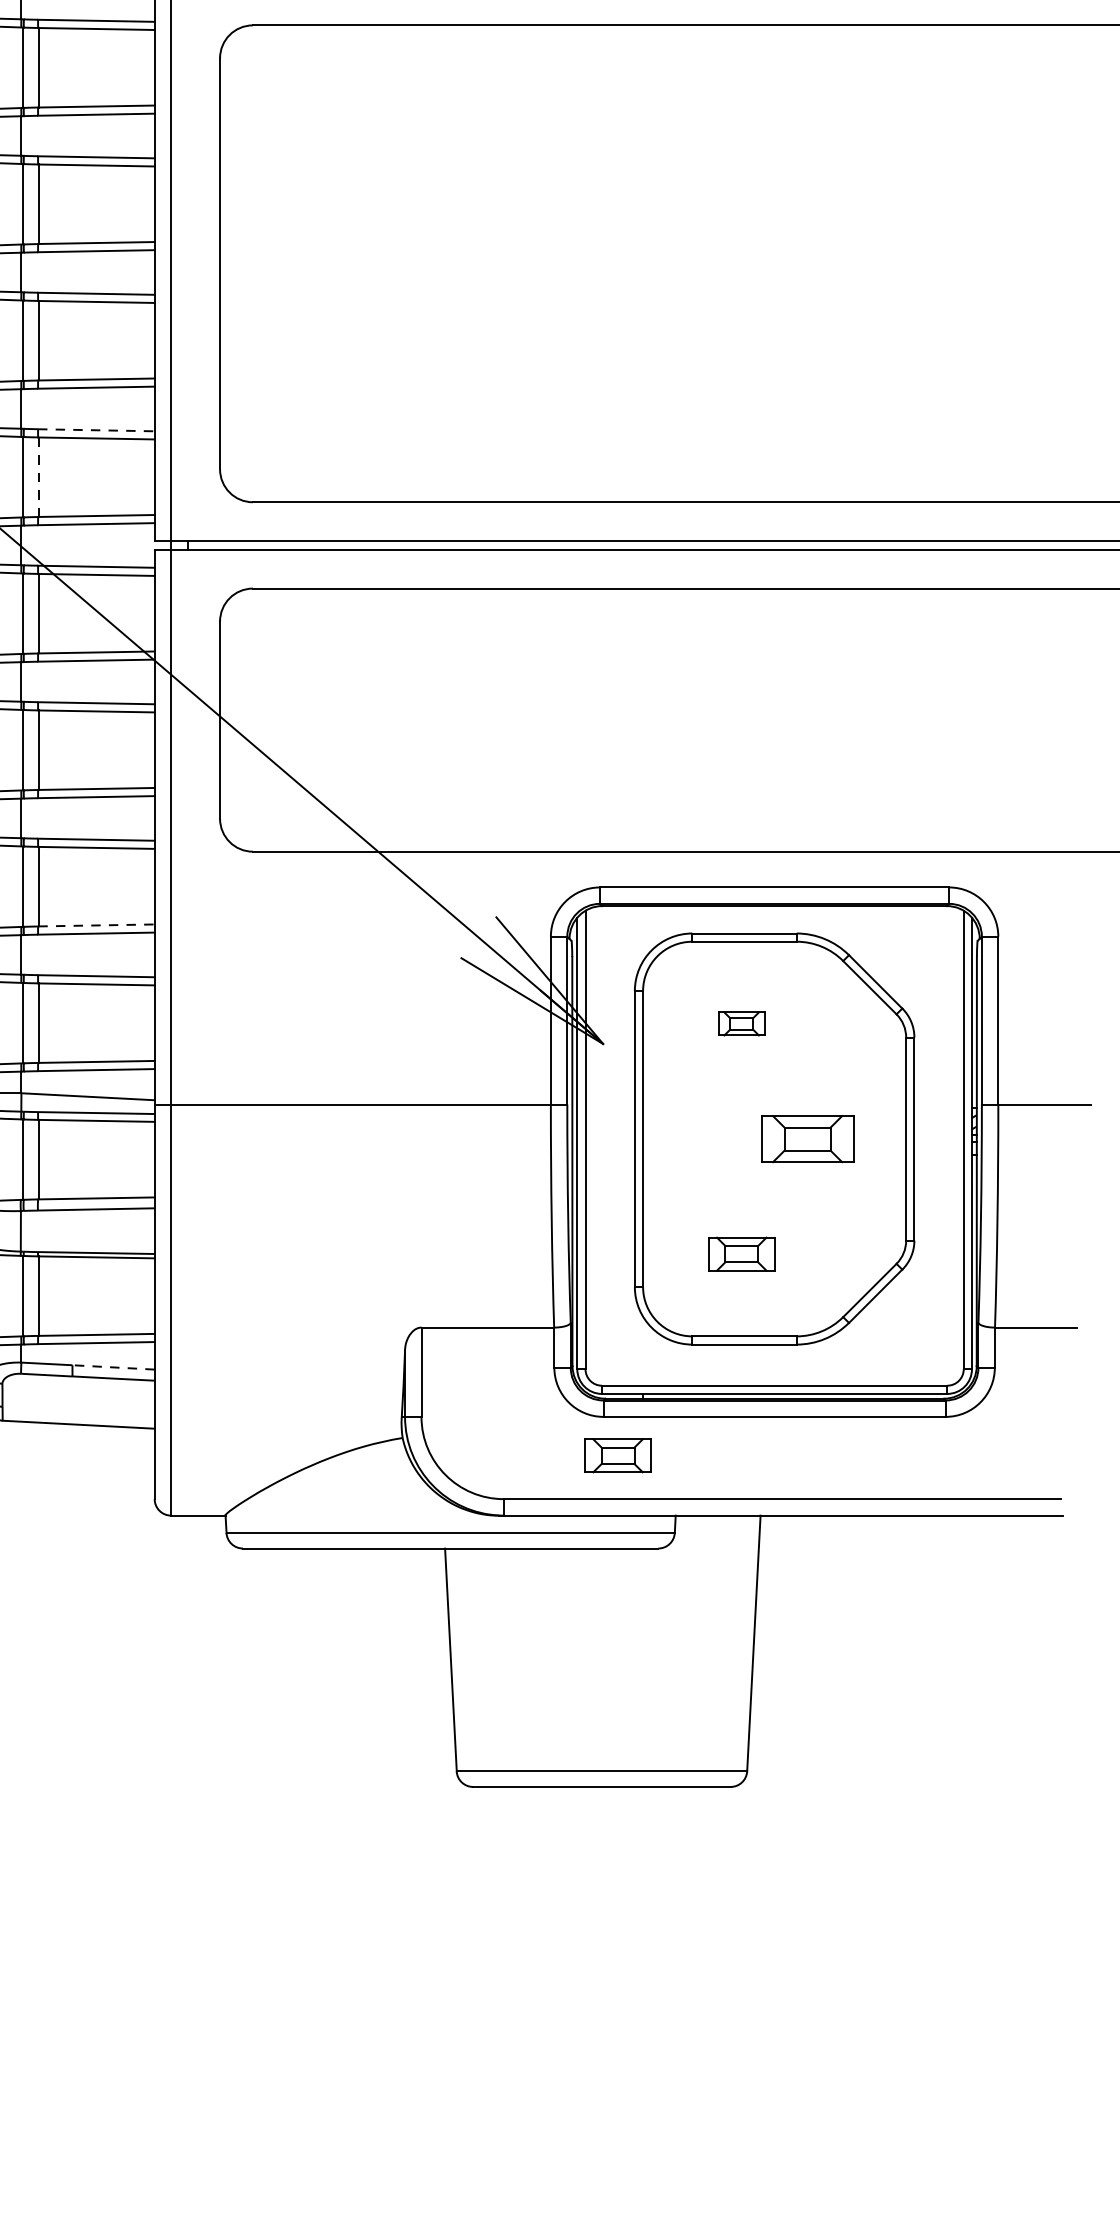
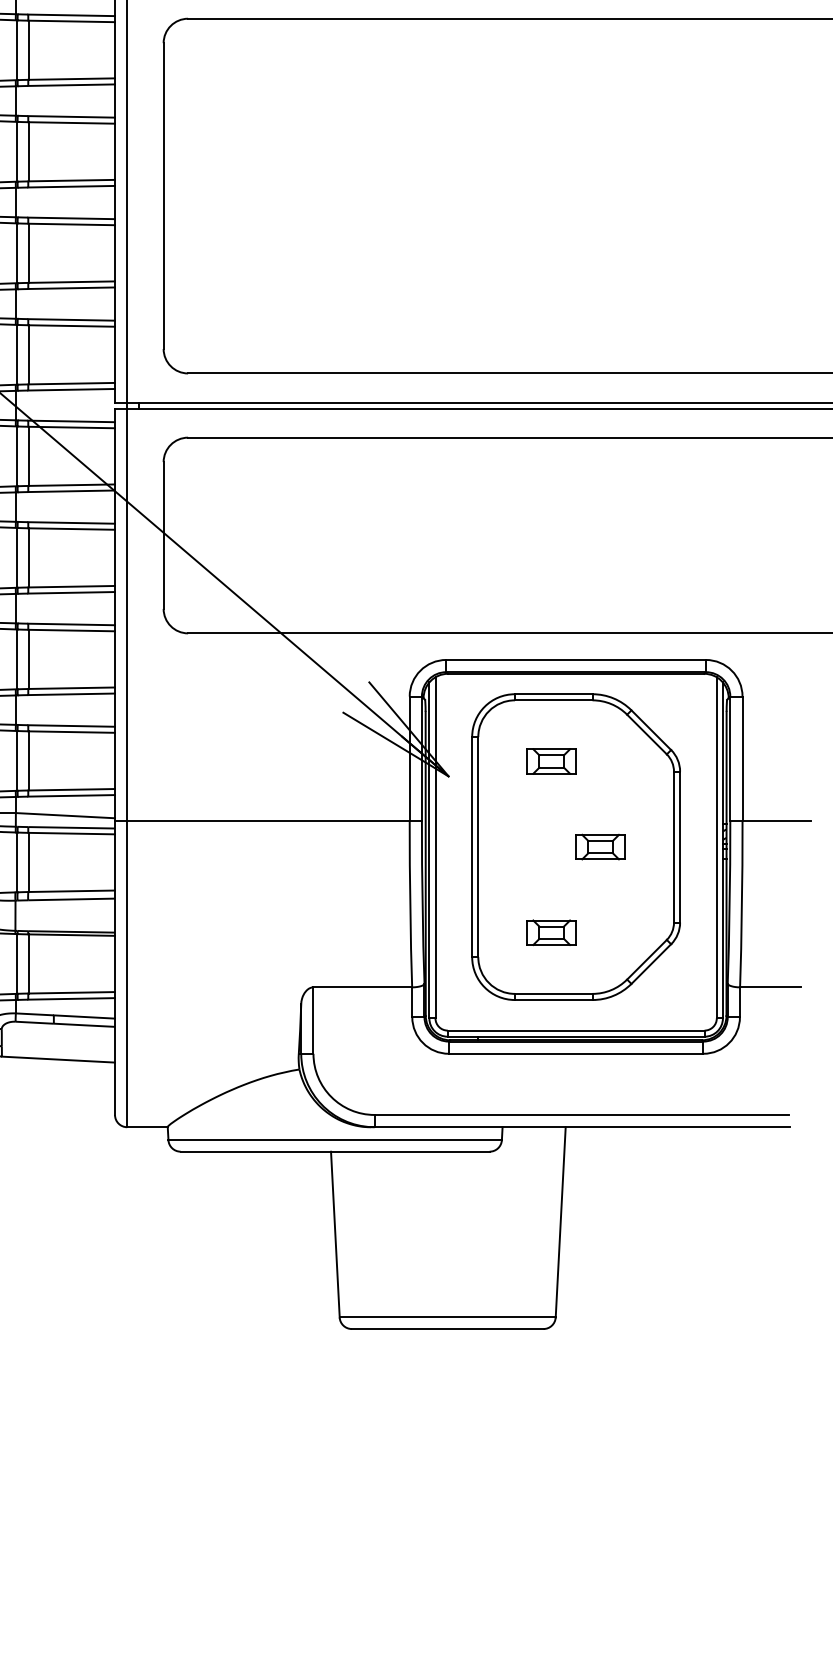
line: (97, 429) -> (72, 319), dashed -> solid
line: (39, 476) -> (29, 354), dashed -> solid
line: (97, 925) -> (72, 688), dashed -> solid
part: (741, 1023) -> (551, 761), size x1.43
part: (807, 1138) -> (600, 846), size x0.71
line: (113, 1366) -> (84, 1016), dashed -> solid
part: (617, 1455) -> (459, 1082), removed

